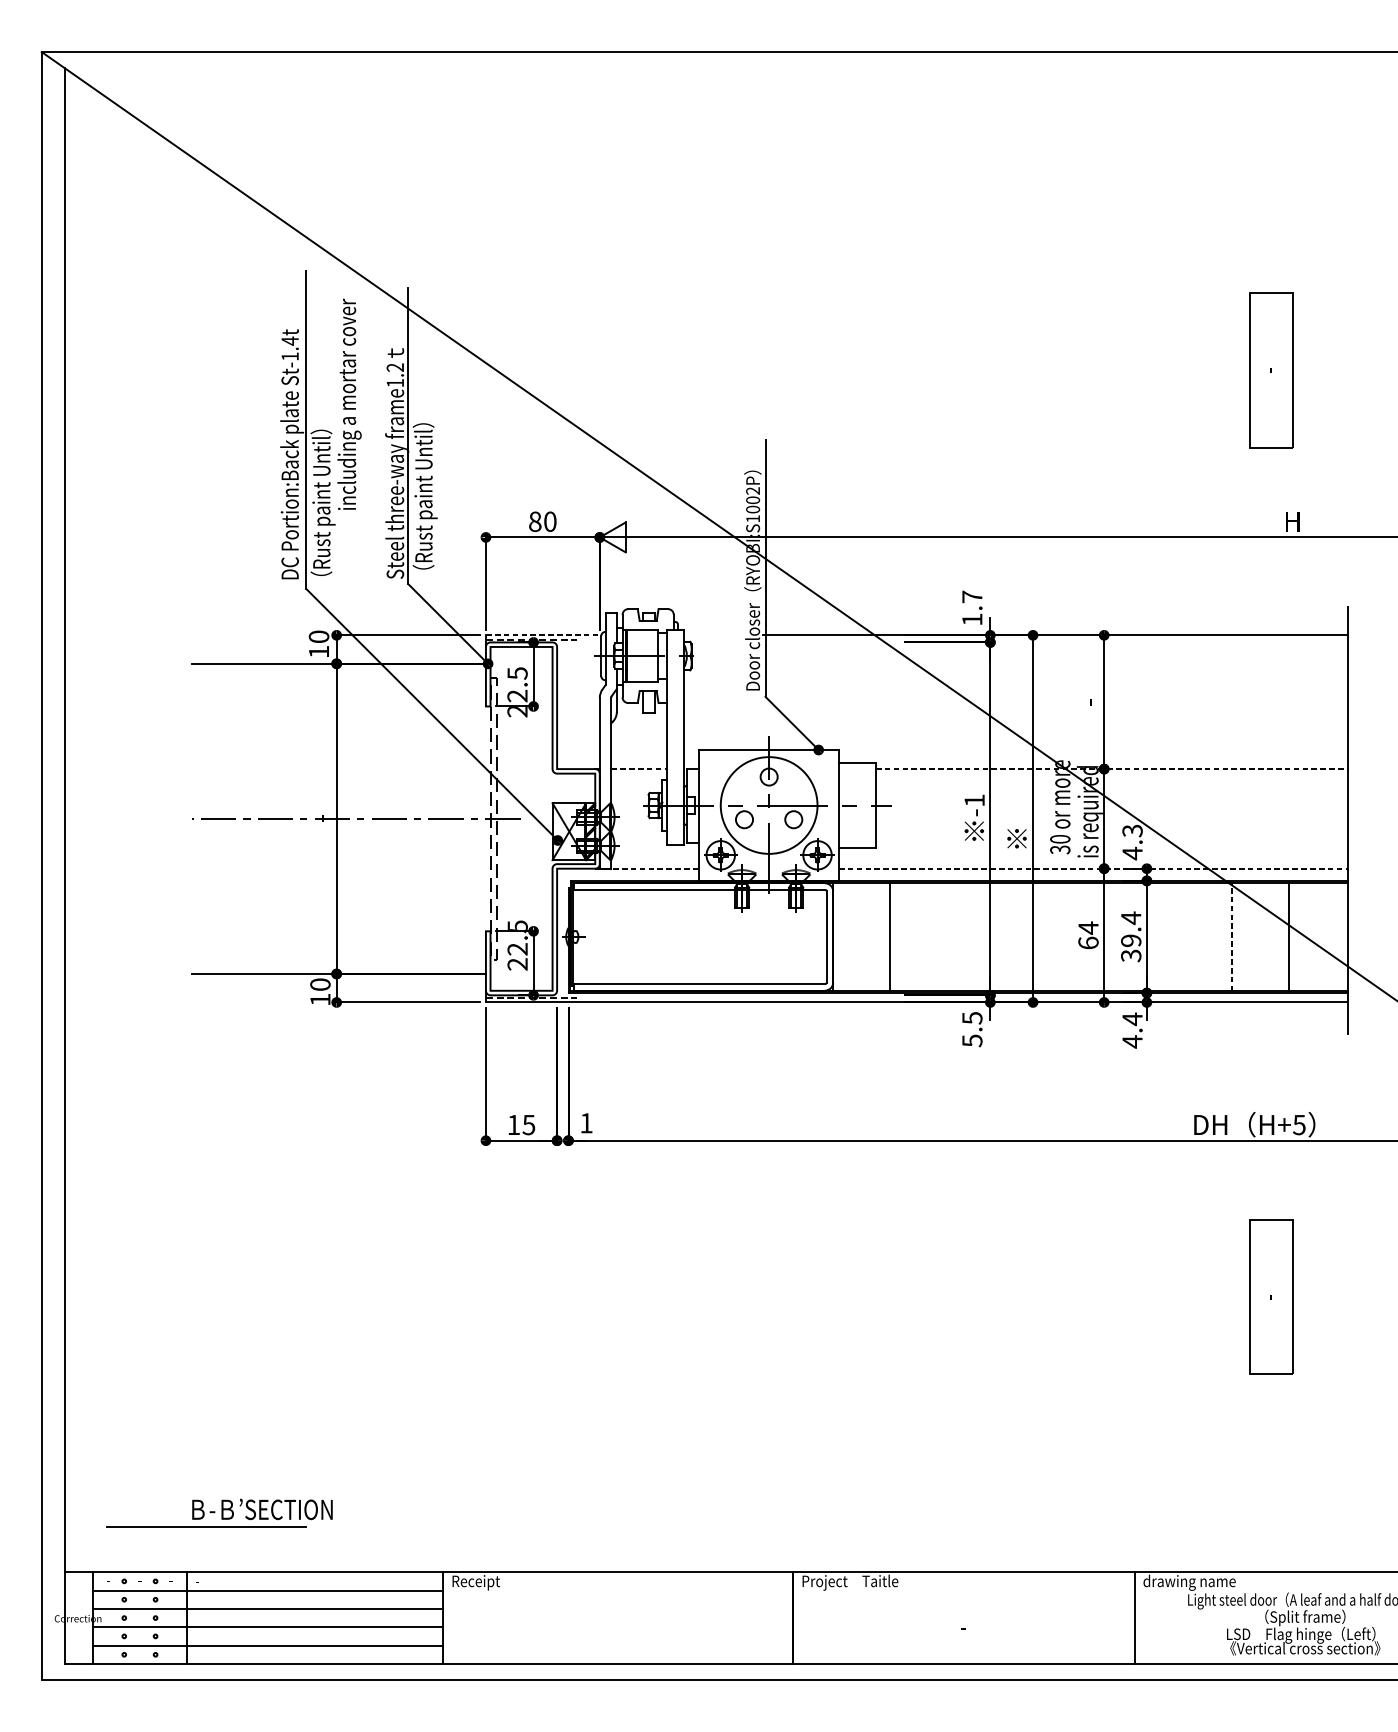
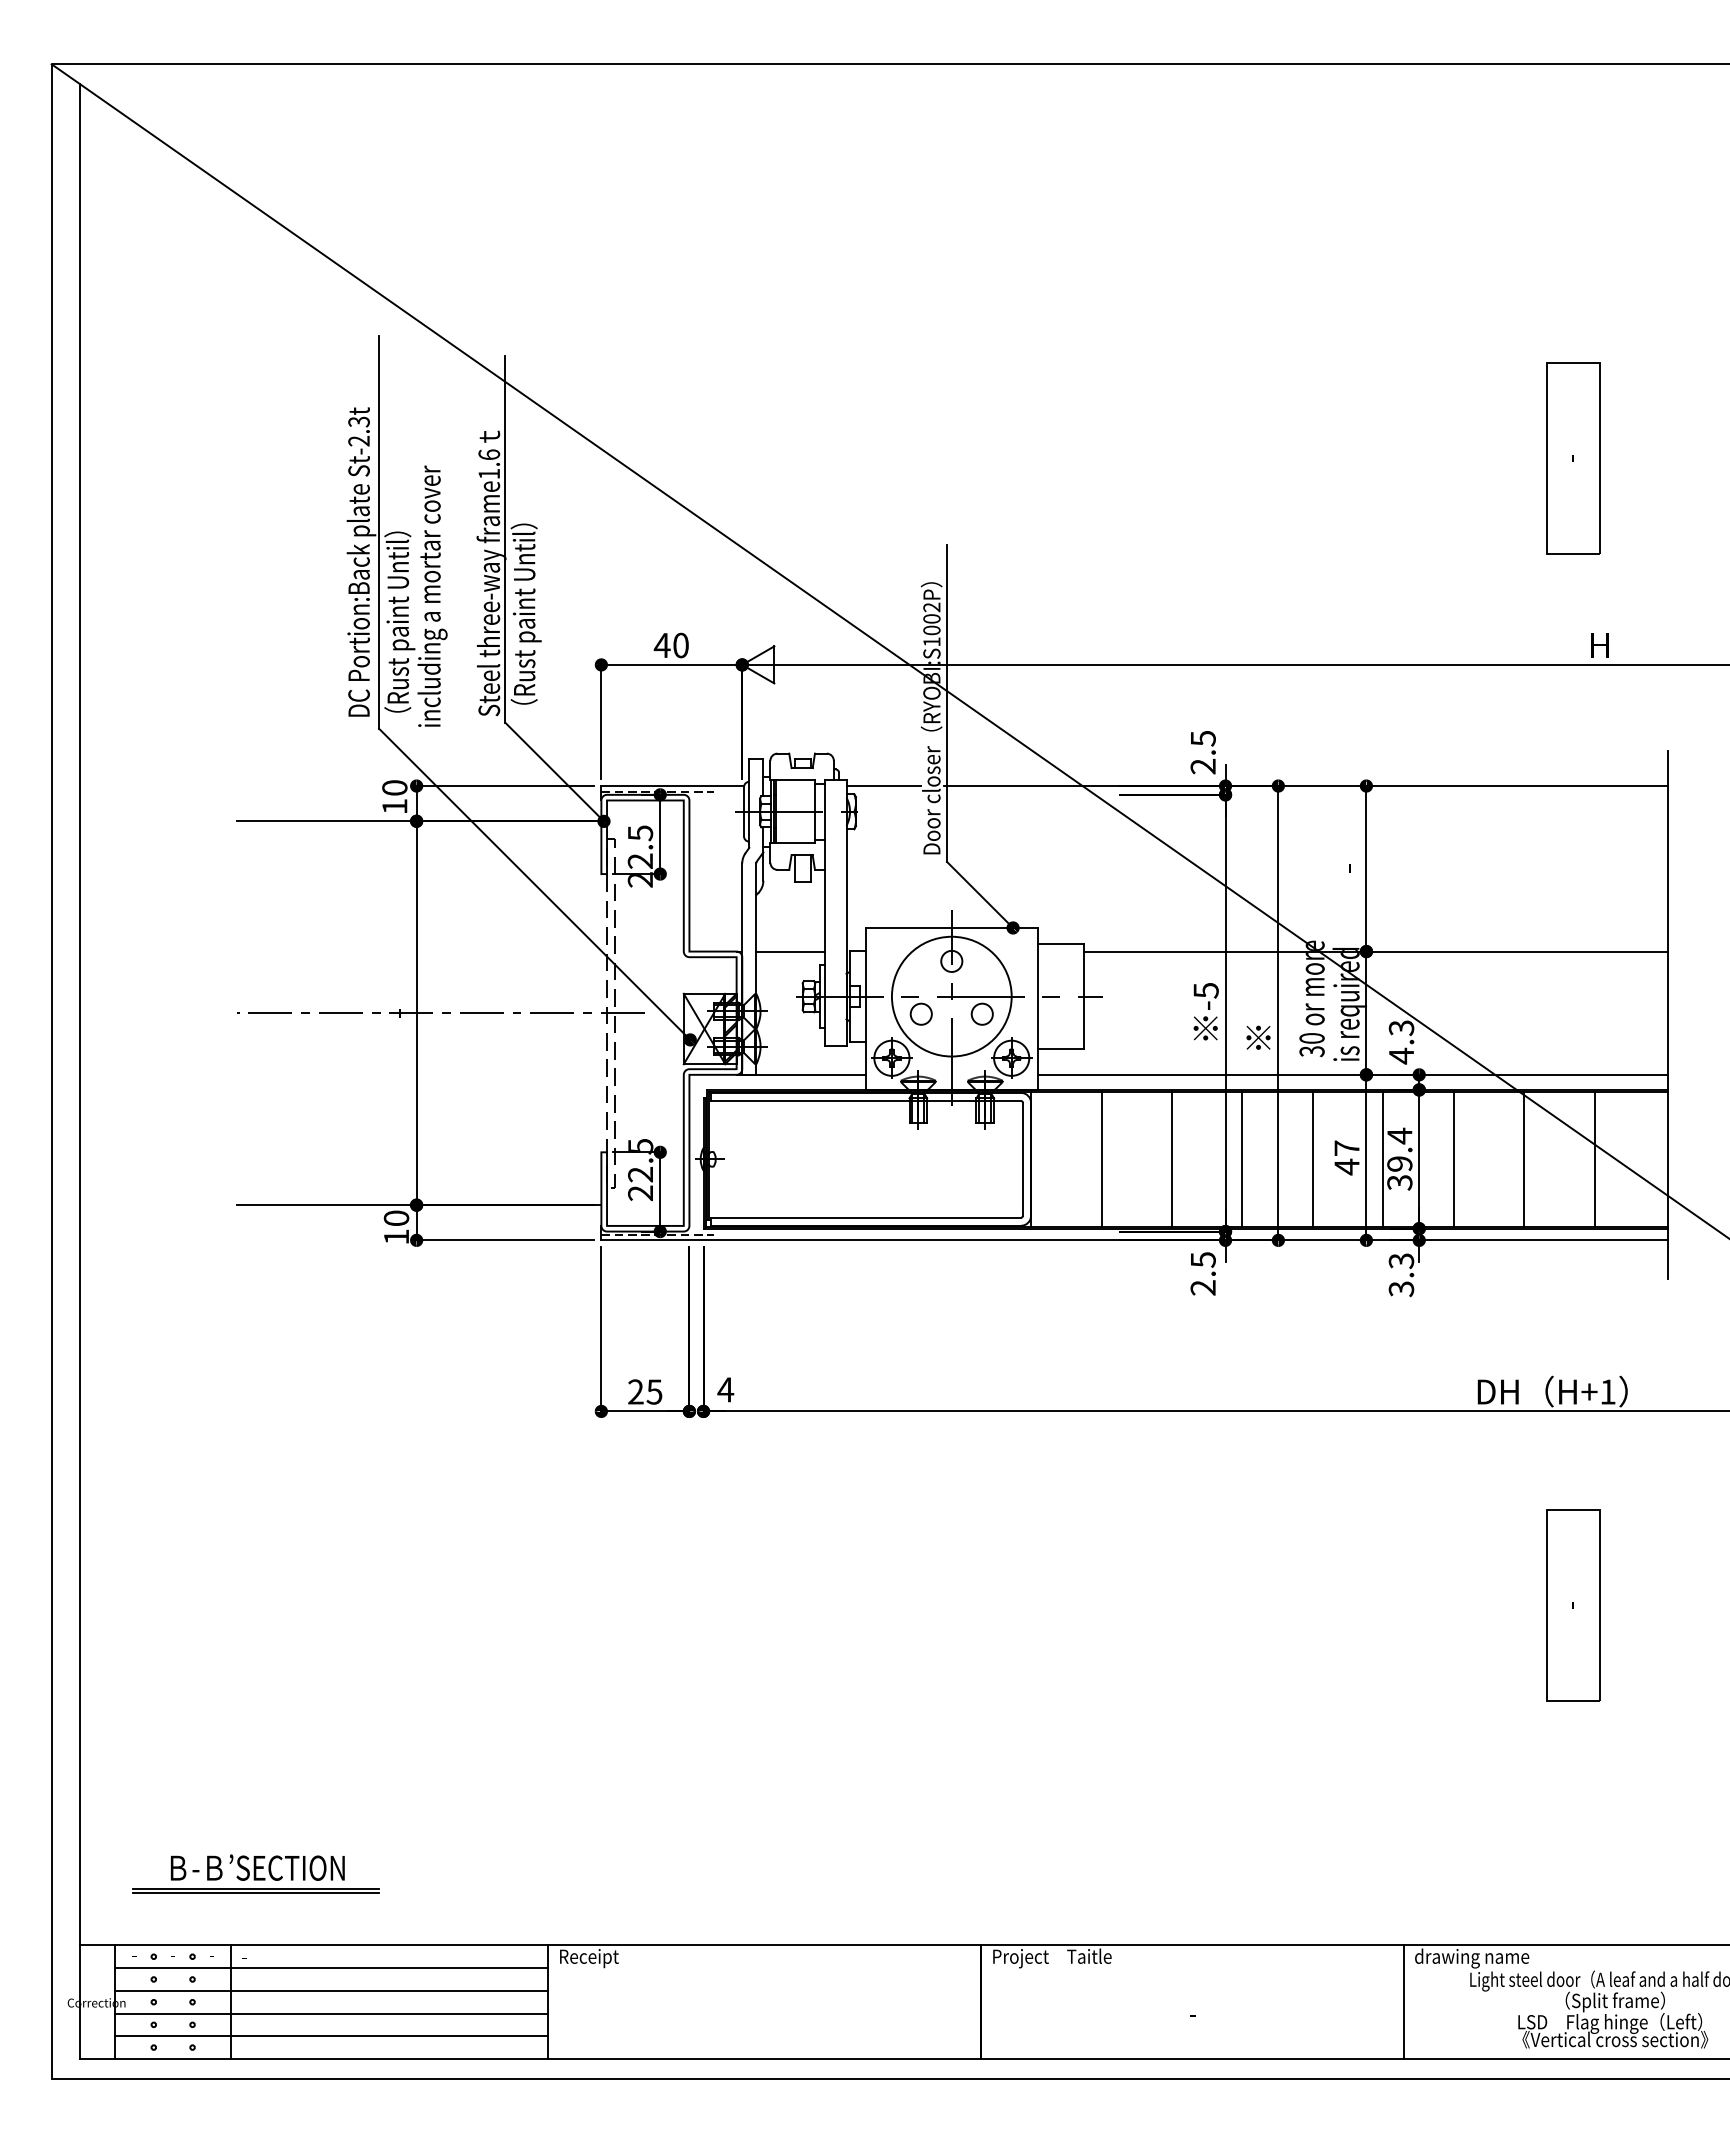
text: (289, 348) -> (358, 431), St-1.4t -> St-2.3t
text: (395, 367) -> (489, 454), frame1.2 -> frame1.6
text: (349, 403) -> (432, 595), moved
text: (534, 521) -> (661, 645), 80 -> 40
text: (971, 608) -> (1202, 752), 1.7 -> 2.5
line: (544, 635) -> (673, 786), dashed -> solid
line: (713, 635) -> (883, 786), added
line: (638, 769) -> (790, 951), dashed -> solid
line: (1112, 769) -> (1376, 951), dashed -> solid
text: (974, 800) -> (1205, 990), -1 -> -5
line: (647, 868) -> (801, 1074), dashed -> solid
line: (1093, 868) -> (1353, 1074), dashed -> solid
text: (1088, 935) -> (1346, 1157), 64 -> 47
line: (1231, 936) -> (1524, 1158), dashed -> solid
line: (946, 937) -> (1171, 1159), added
line: (1004, 937) -> (1242, 1159), added
line: (1060, 937) -> (1312, 1159), added
line: (1117, 937) -> (1383, 1159), added
line: (1174, 937) -> (1453, 1159), added
text: (1132, 1030) -> (1401, 1274), 4.4 -> 3.3
text: (971, 1040) -> (1202, 1287), 5.5 -> 2.5
text: (586, 1122) -> (725, 1389), 1 -> 4
text: (513, 1124) -> (635, 1391), 15 -> 25
text: (1299, 1124) -> (1607, 1391), H+5 -> H+1
text: (262, 1509) -> (257, 1867), moved
line: (206, 1529) -> (255, 1892), added

